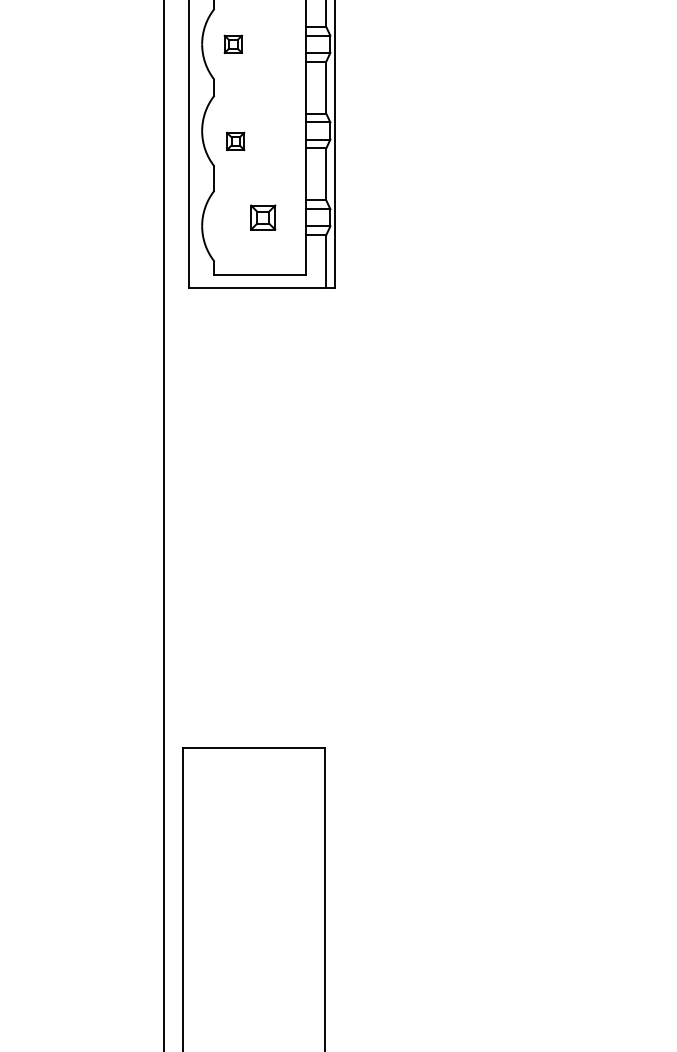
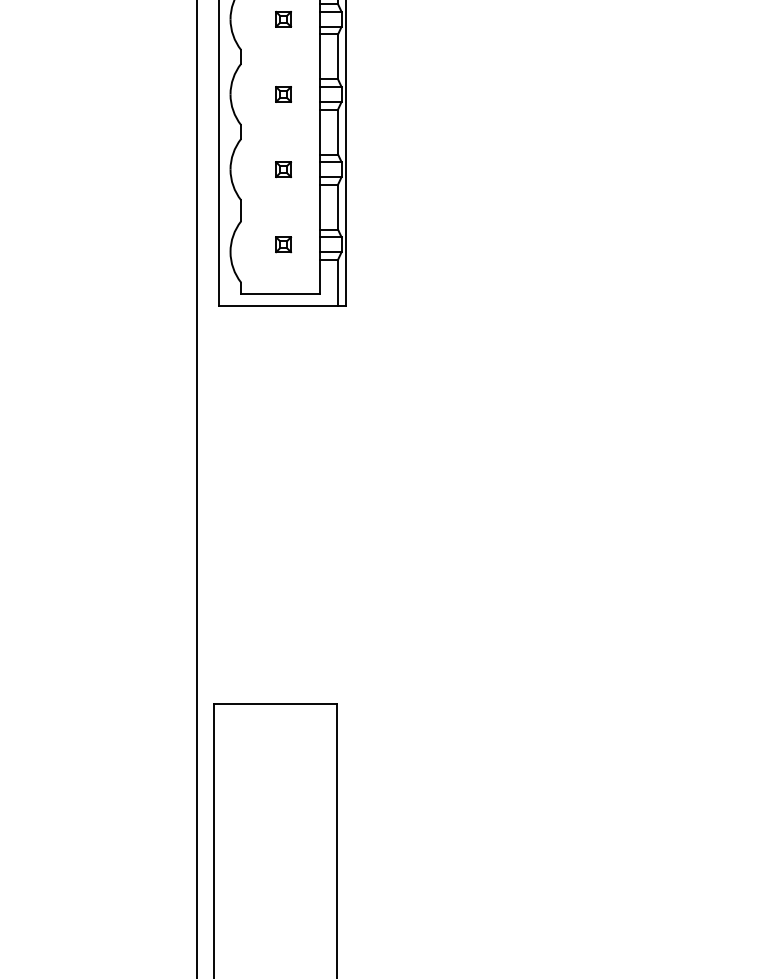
part: (233, 44) -> (283, 94), moved
part: (235, 141) -> (283, 169), moved
part: (263, 217) -> (283, 244), size x0.71

